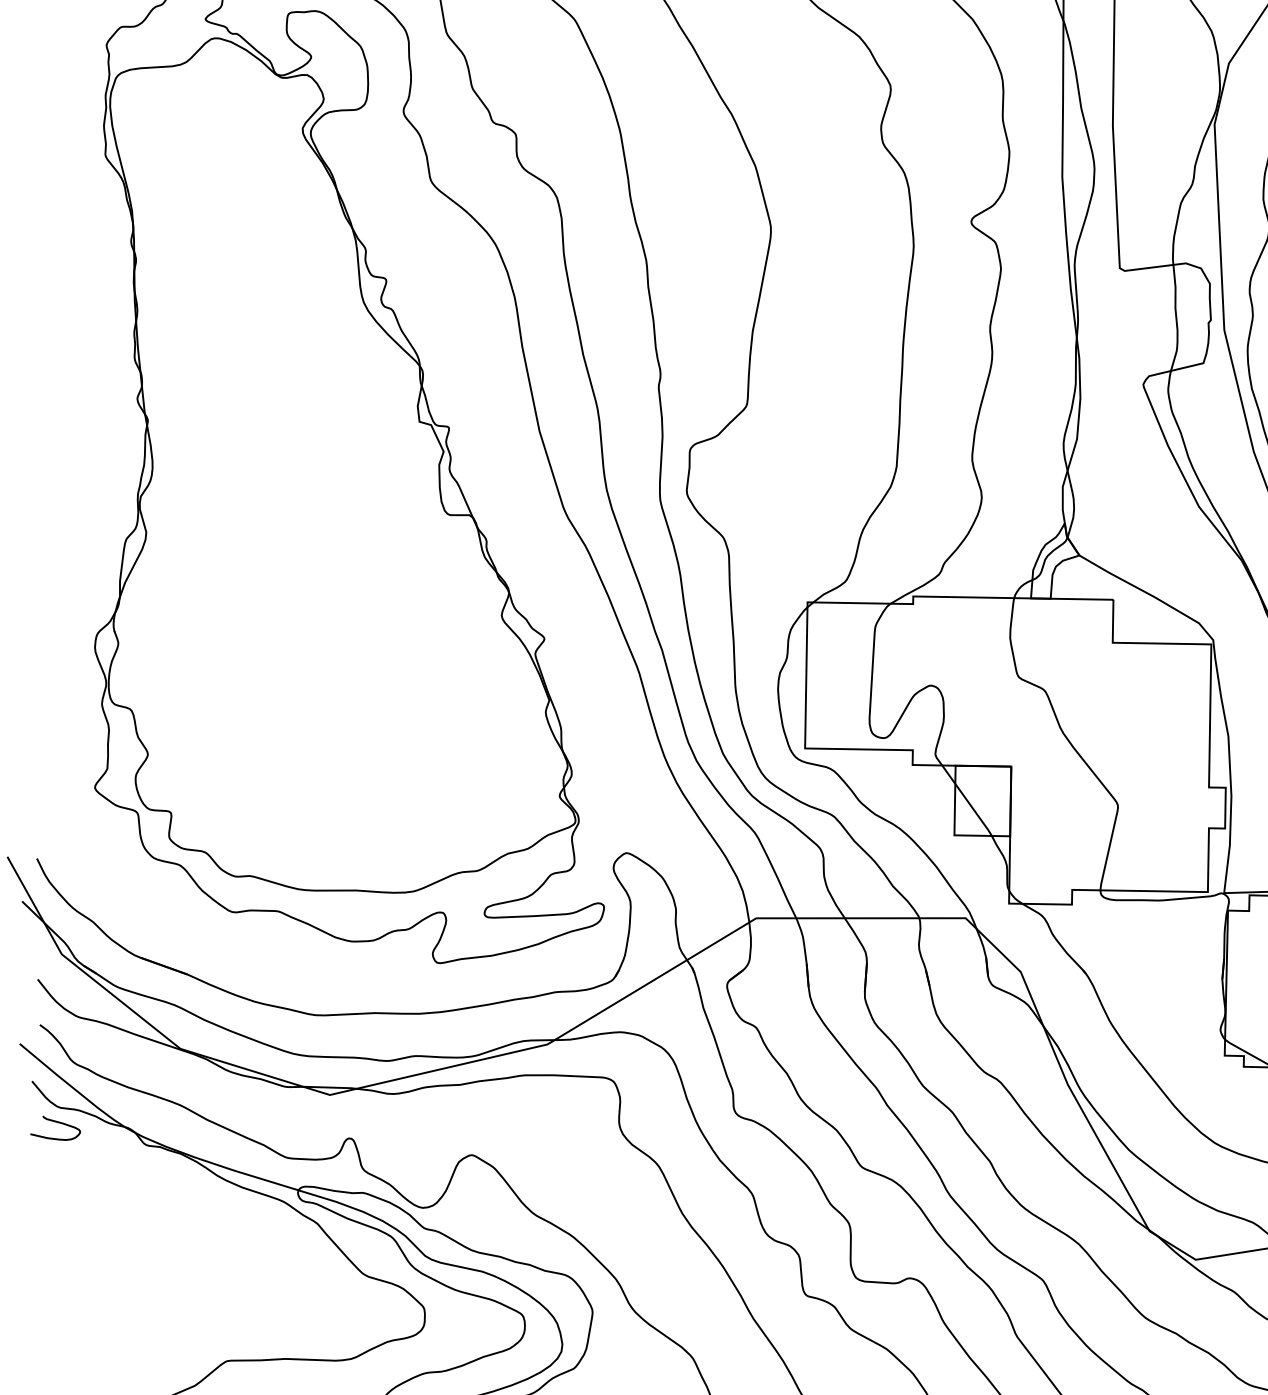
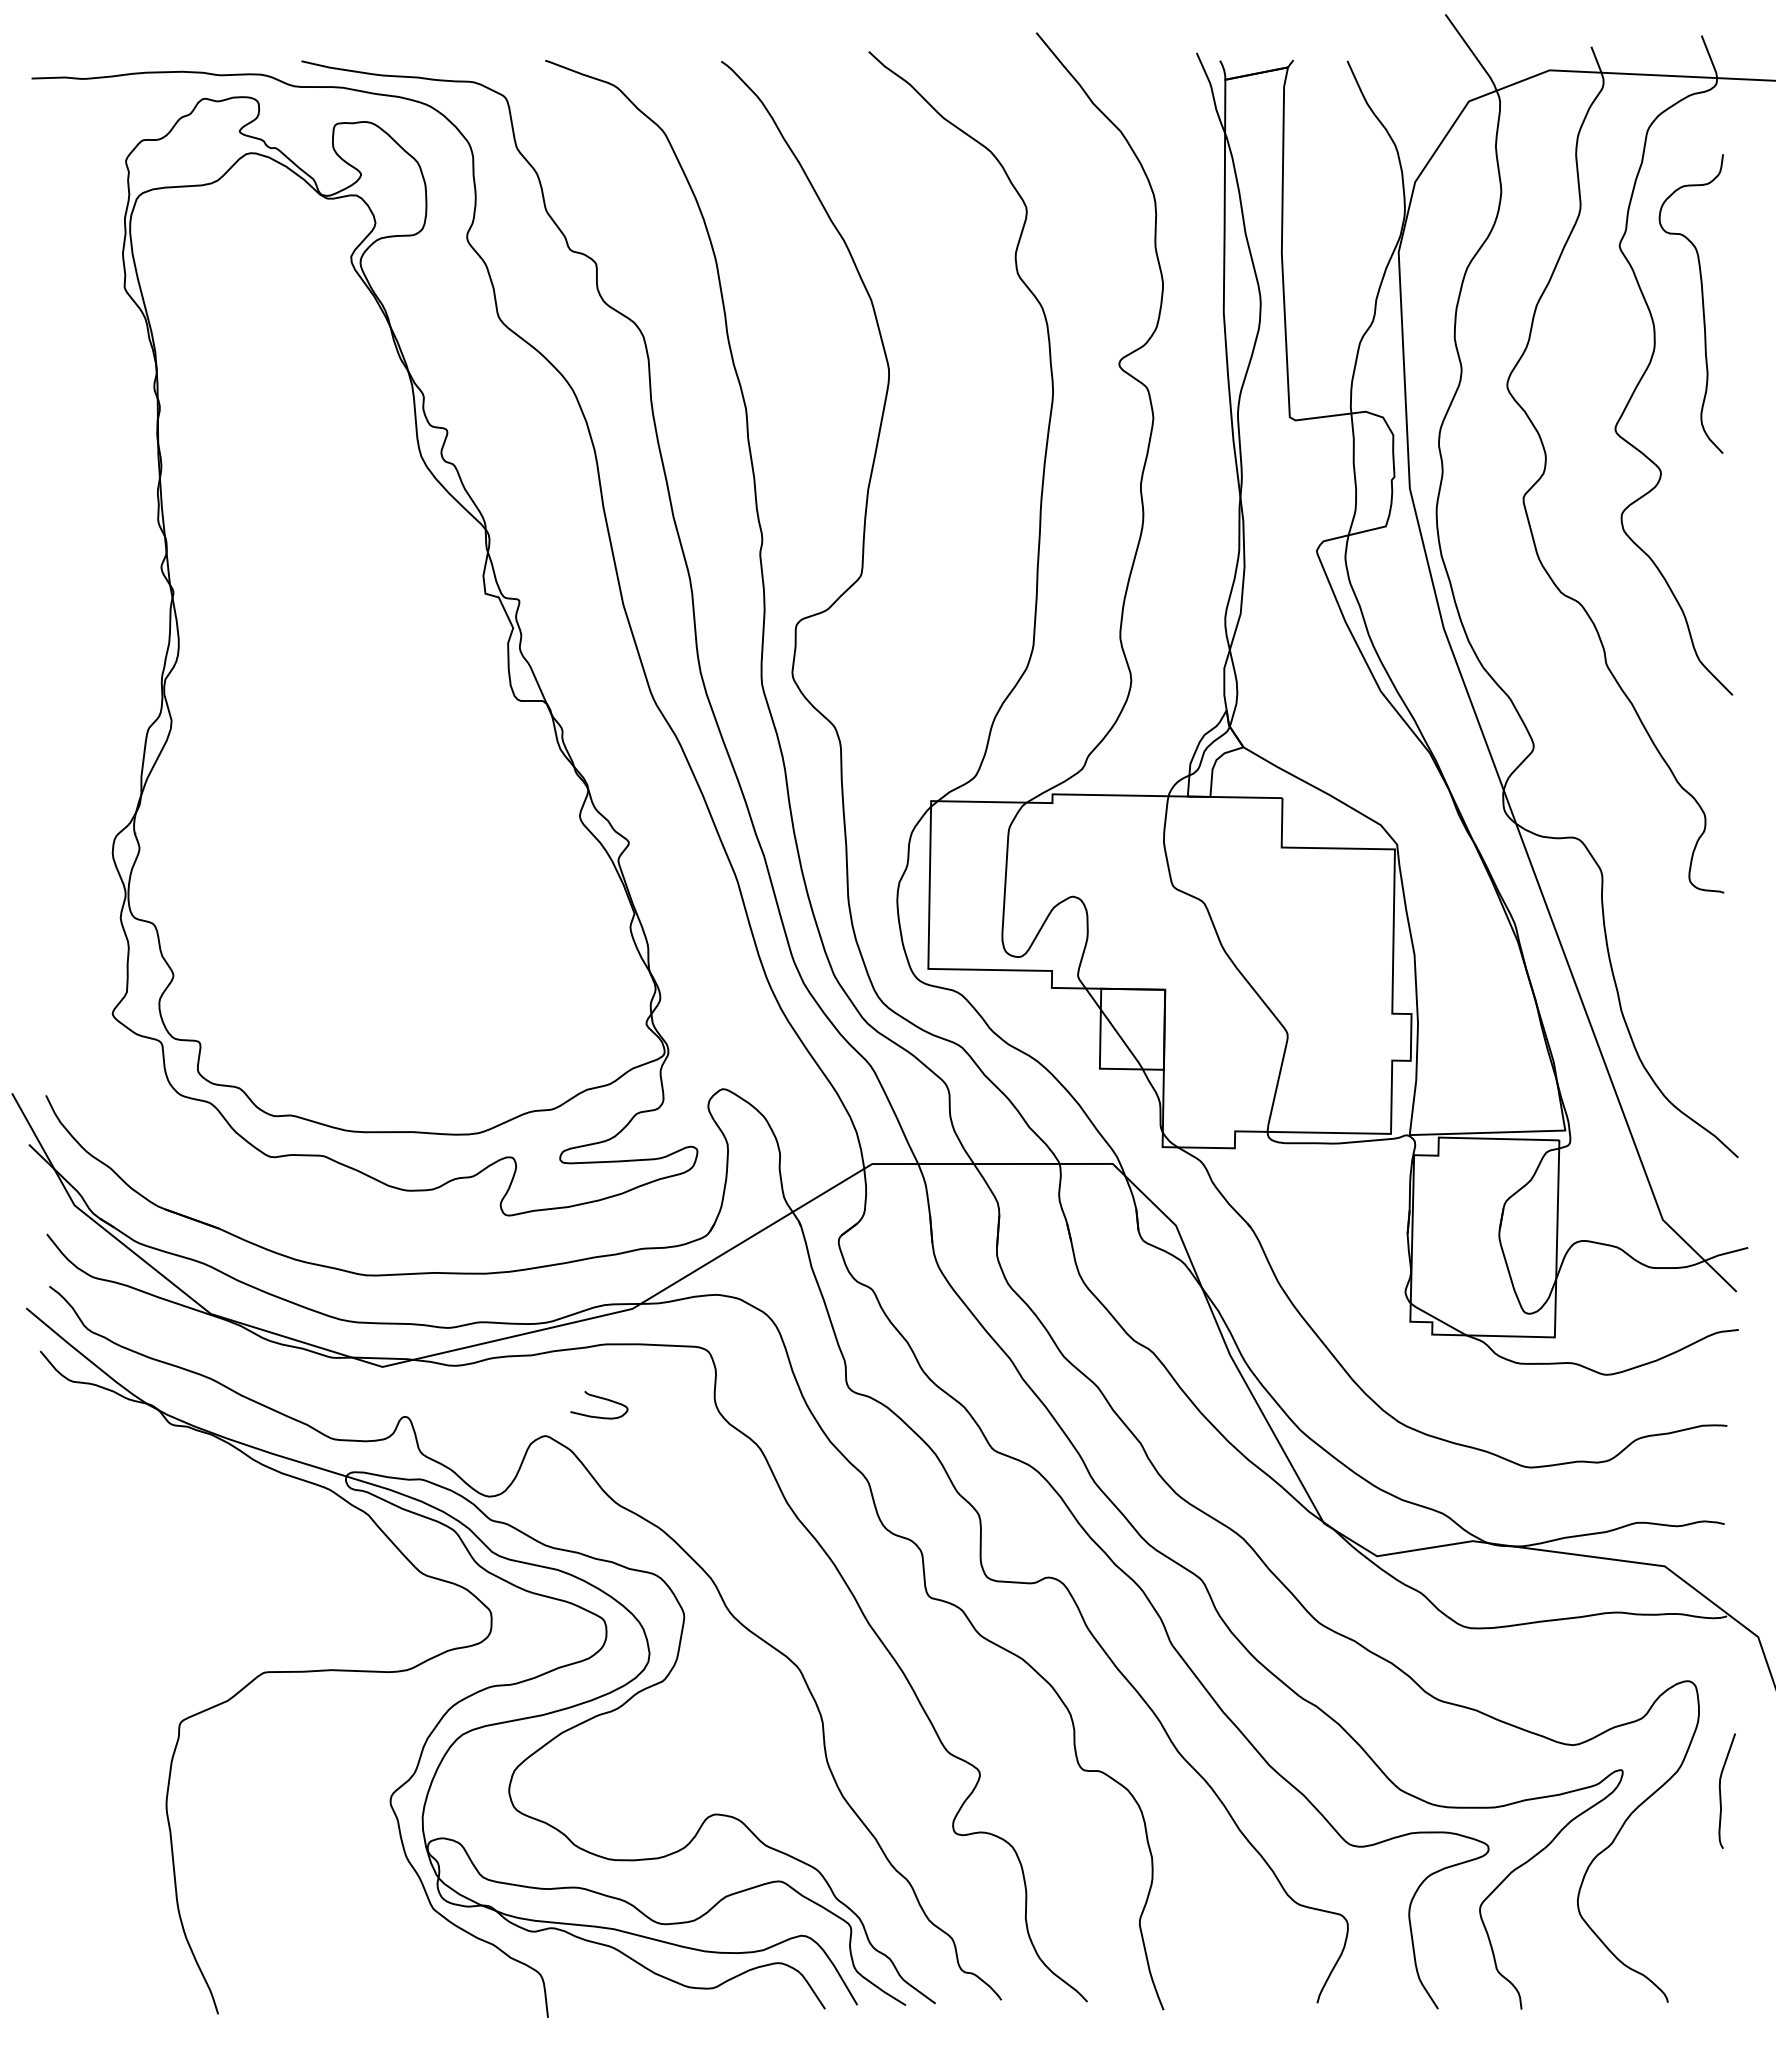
curve: (58, 1123) -> (602, 1399), moved

